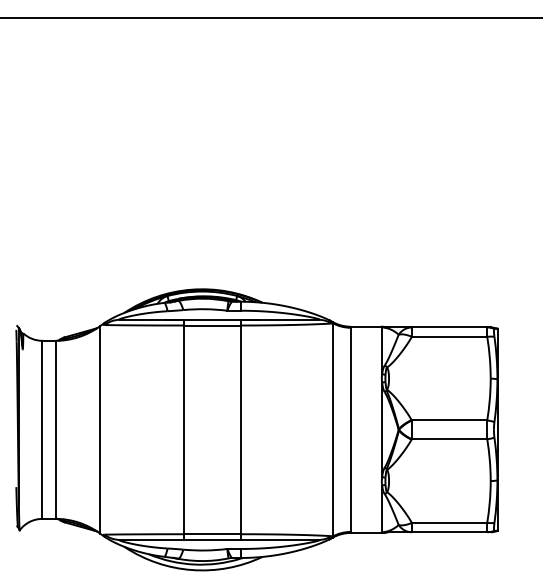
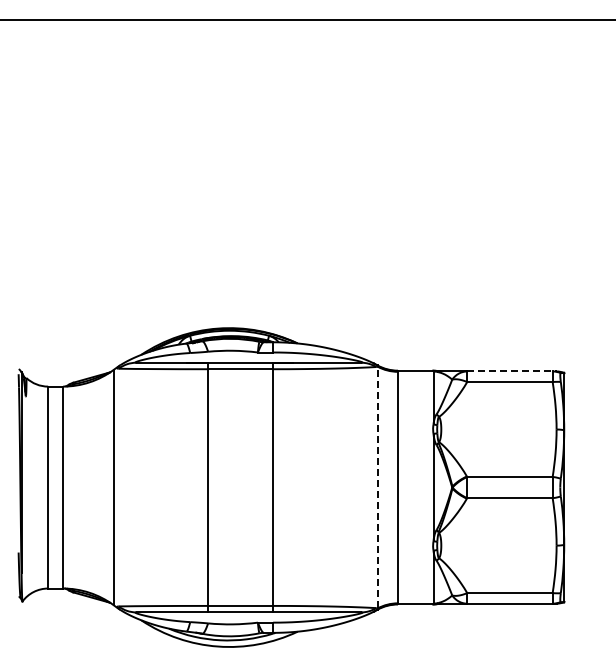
line: (450, 327) -> (511, 371), solid -> dashed
line: (332, 429) -> (377, 487), solid -> dashed

